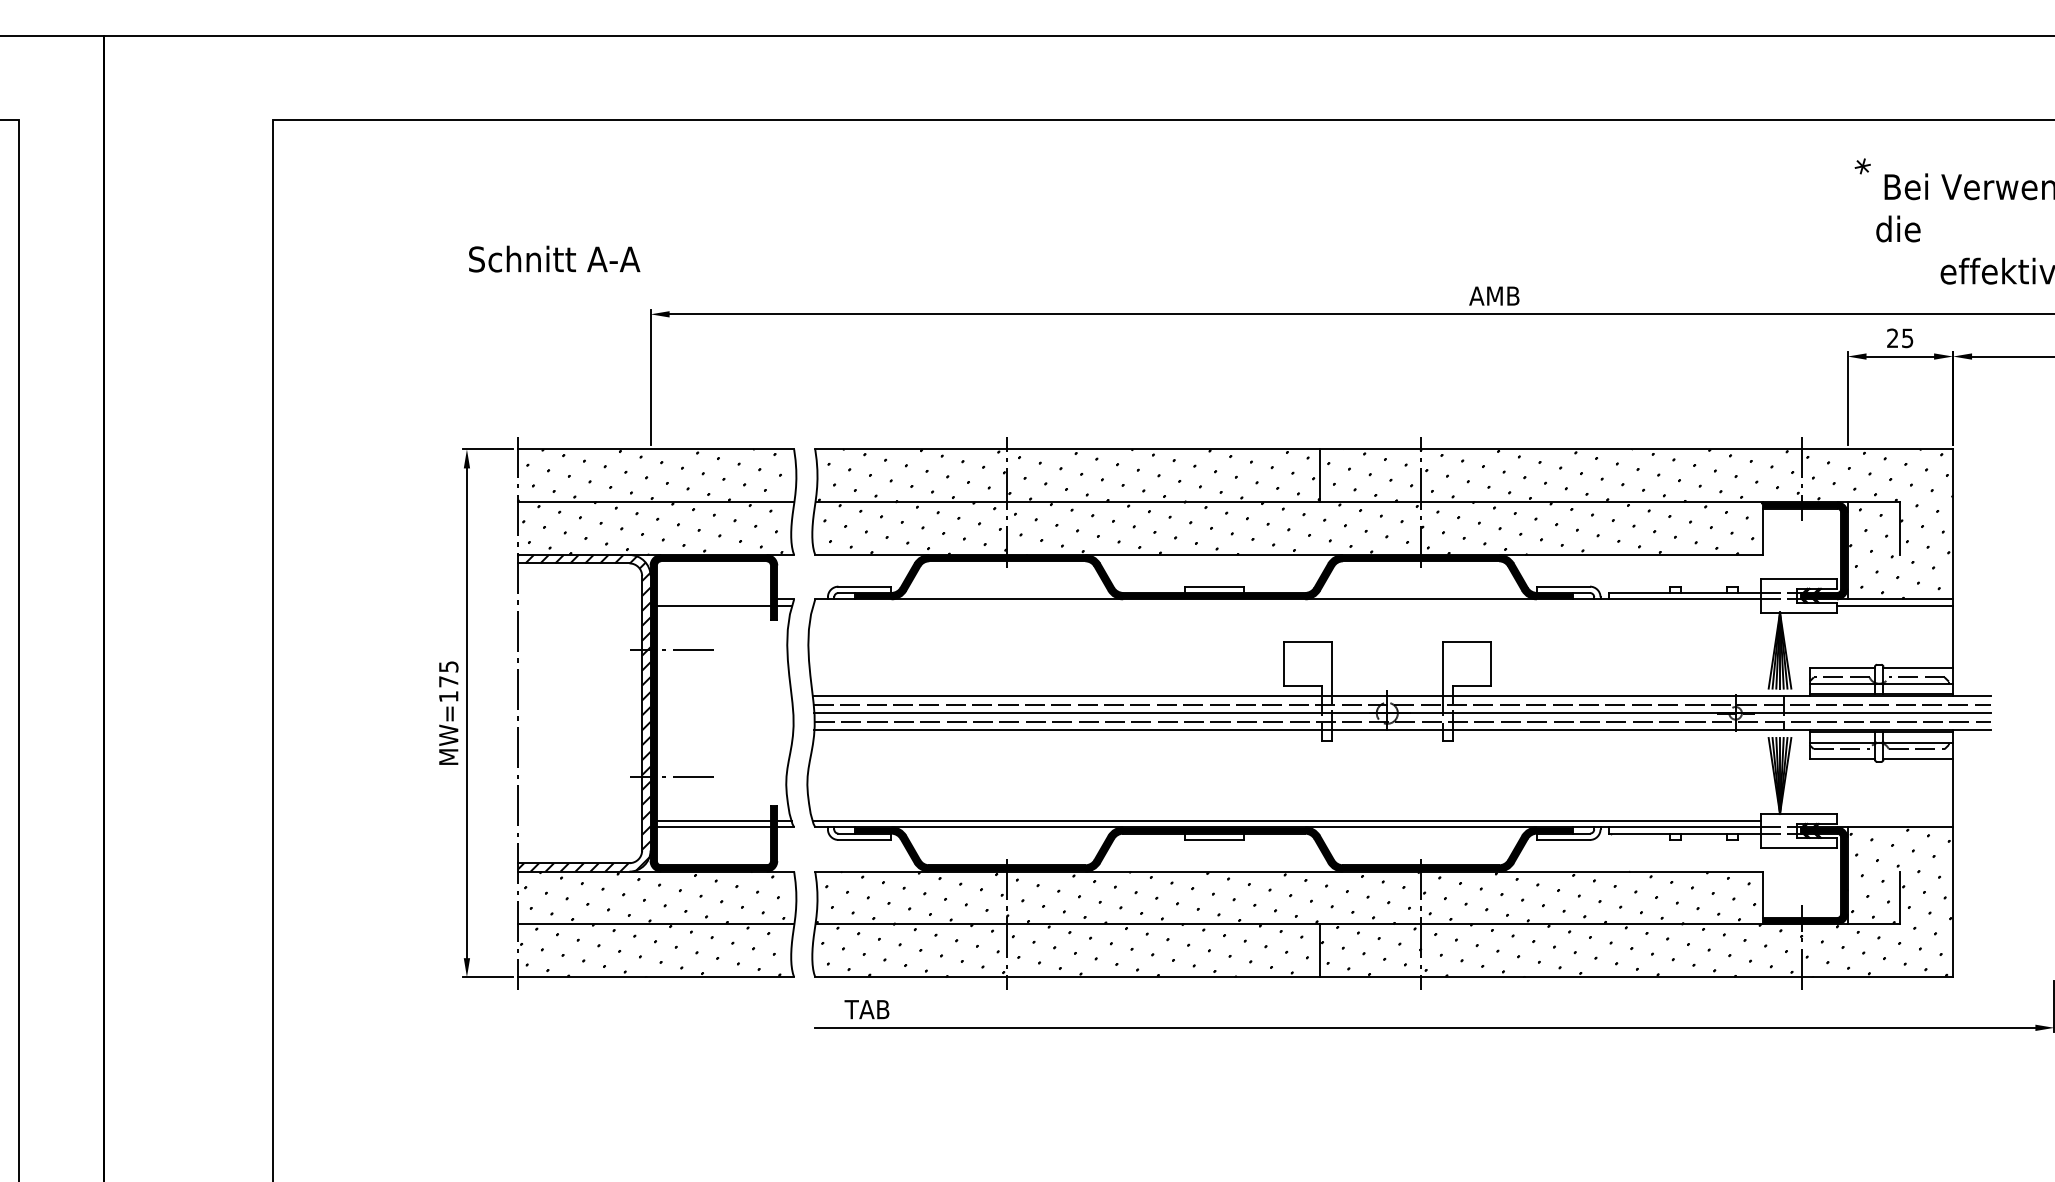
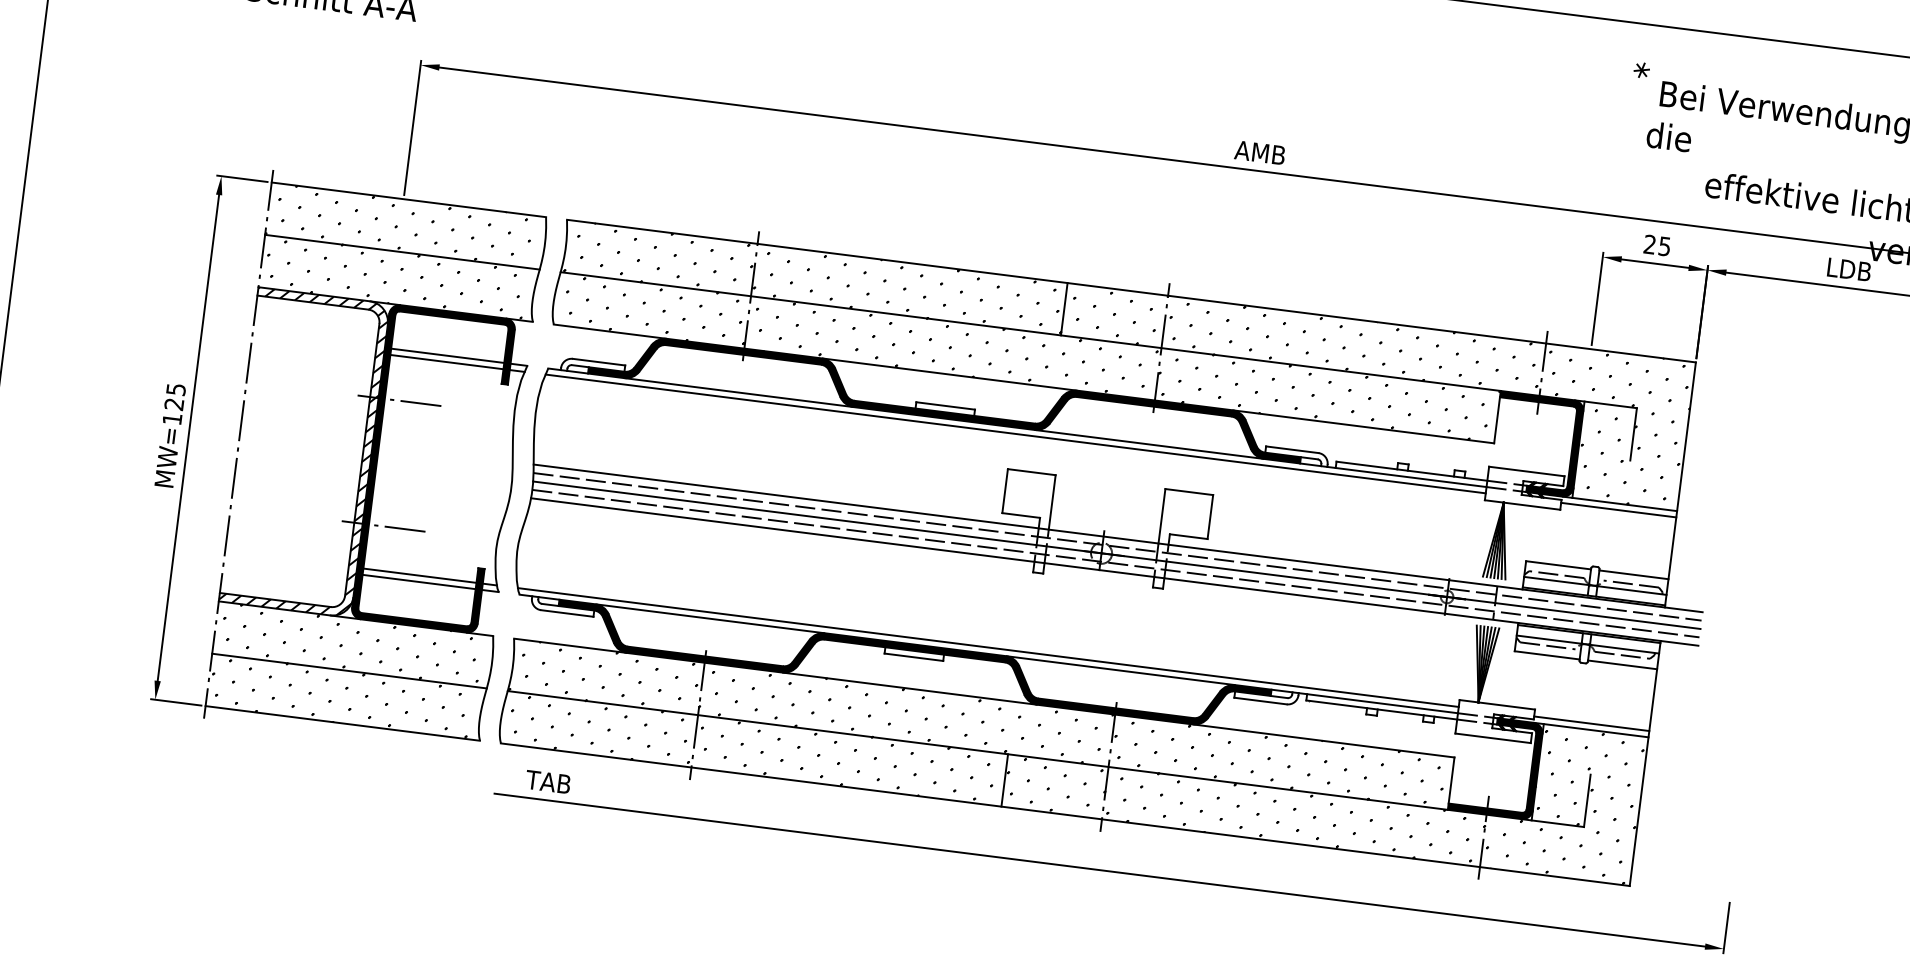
line: (713, 599) -> (447, 355), added
line: (1287, 605) -> (1016, 433), added
text: (448, 681) -> (174, 404), MW=175 -> MW=125
line: (1895, 820) -> (1592, 723), added

